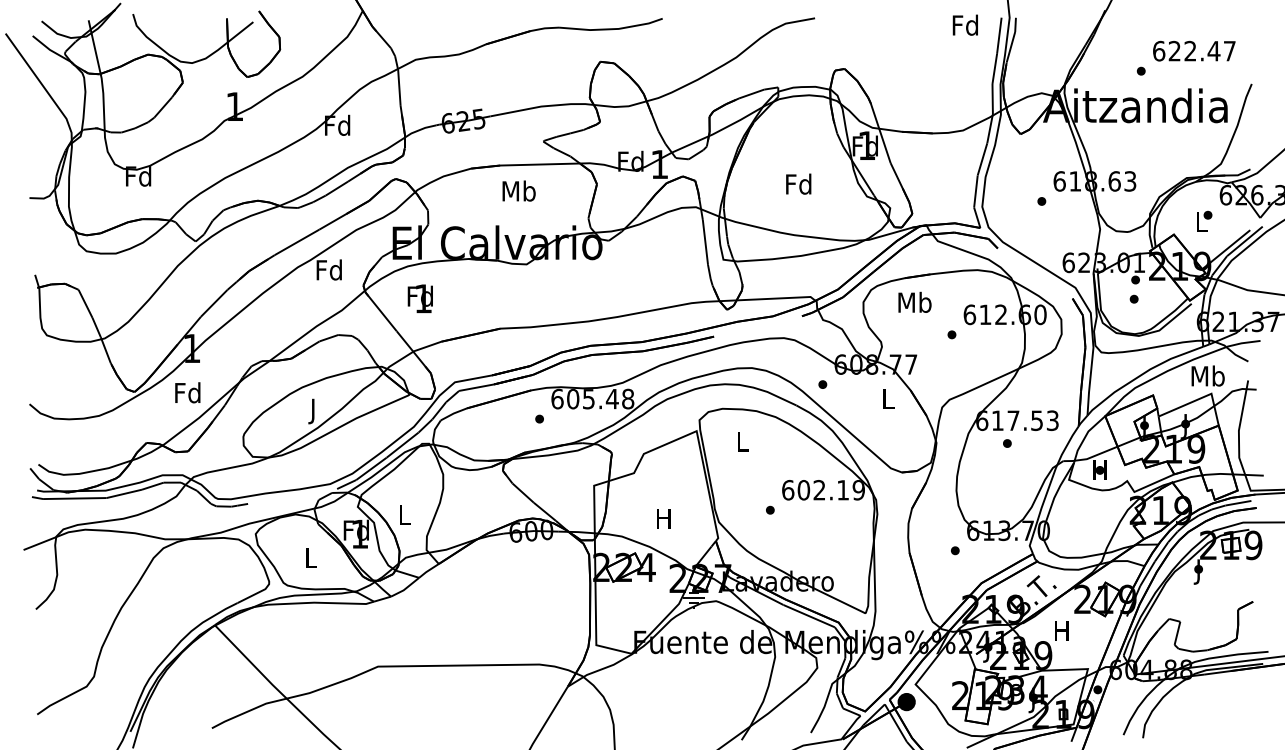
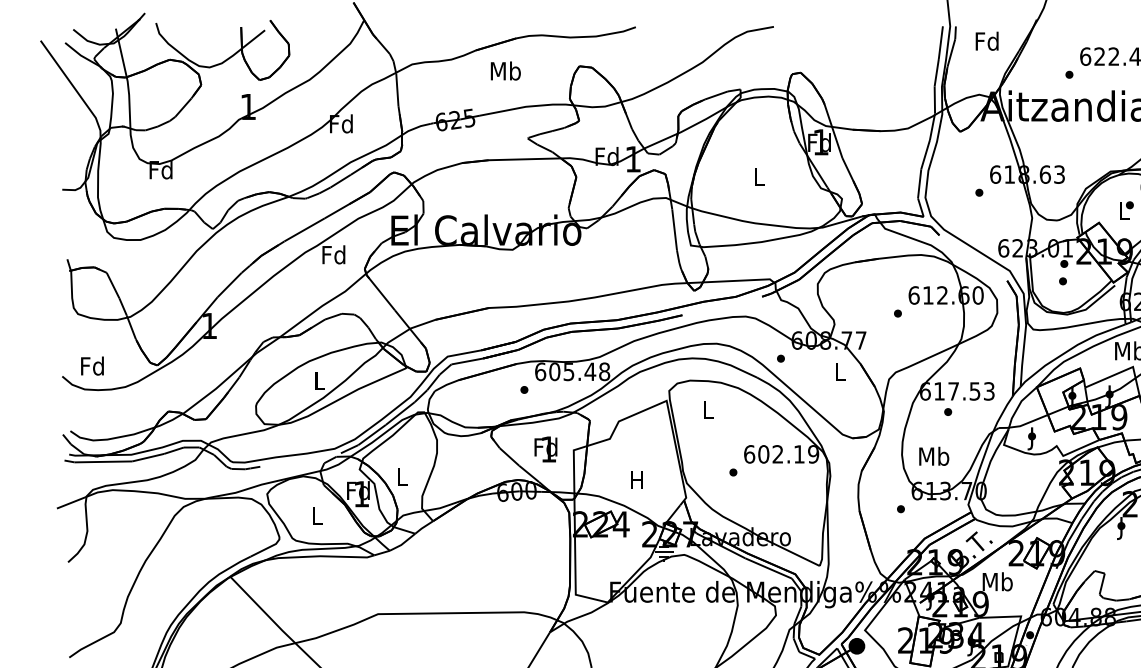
text: (964, 24) -> (986, 40), moved
text: (798, 183) -> (758, 176), Fd -> L
text: (518, 190) -> (505, 70), moved
text: (419, 298) -> (545, 449), moved
text: (914, 301) -> (933, 455), moved
text: (187, 392) -> (92, 365), moved
text: (313, 411) -> (319, 383), J -> L
text: (1099, 472) -> (1031, 438), H -> J
text: (1061, 630) -> (997, 581), H -> Mb

